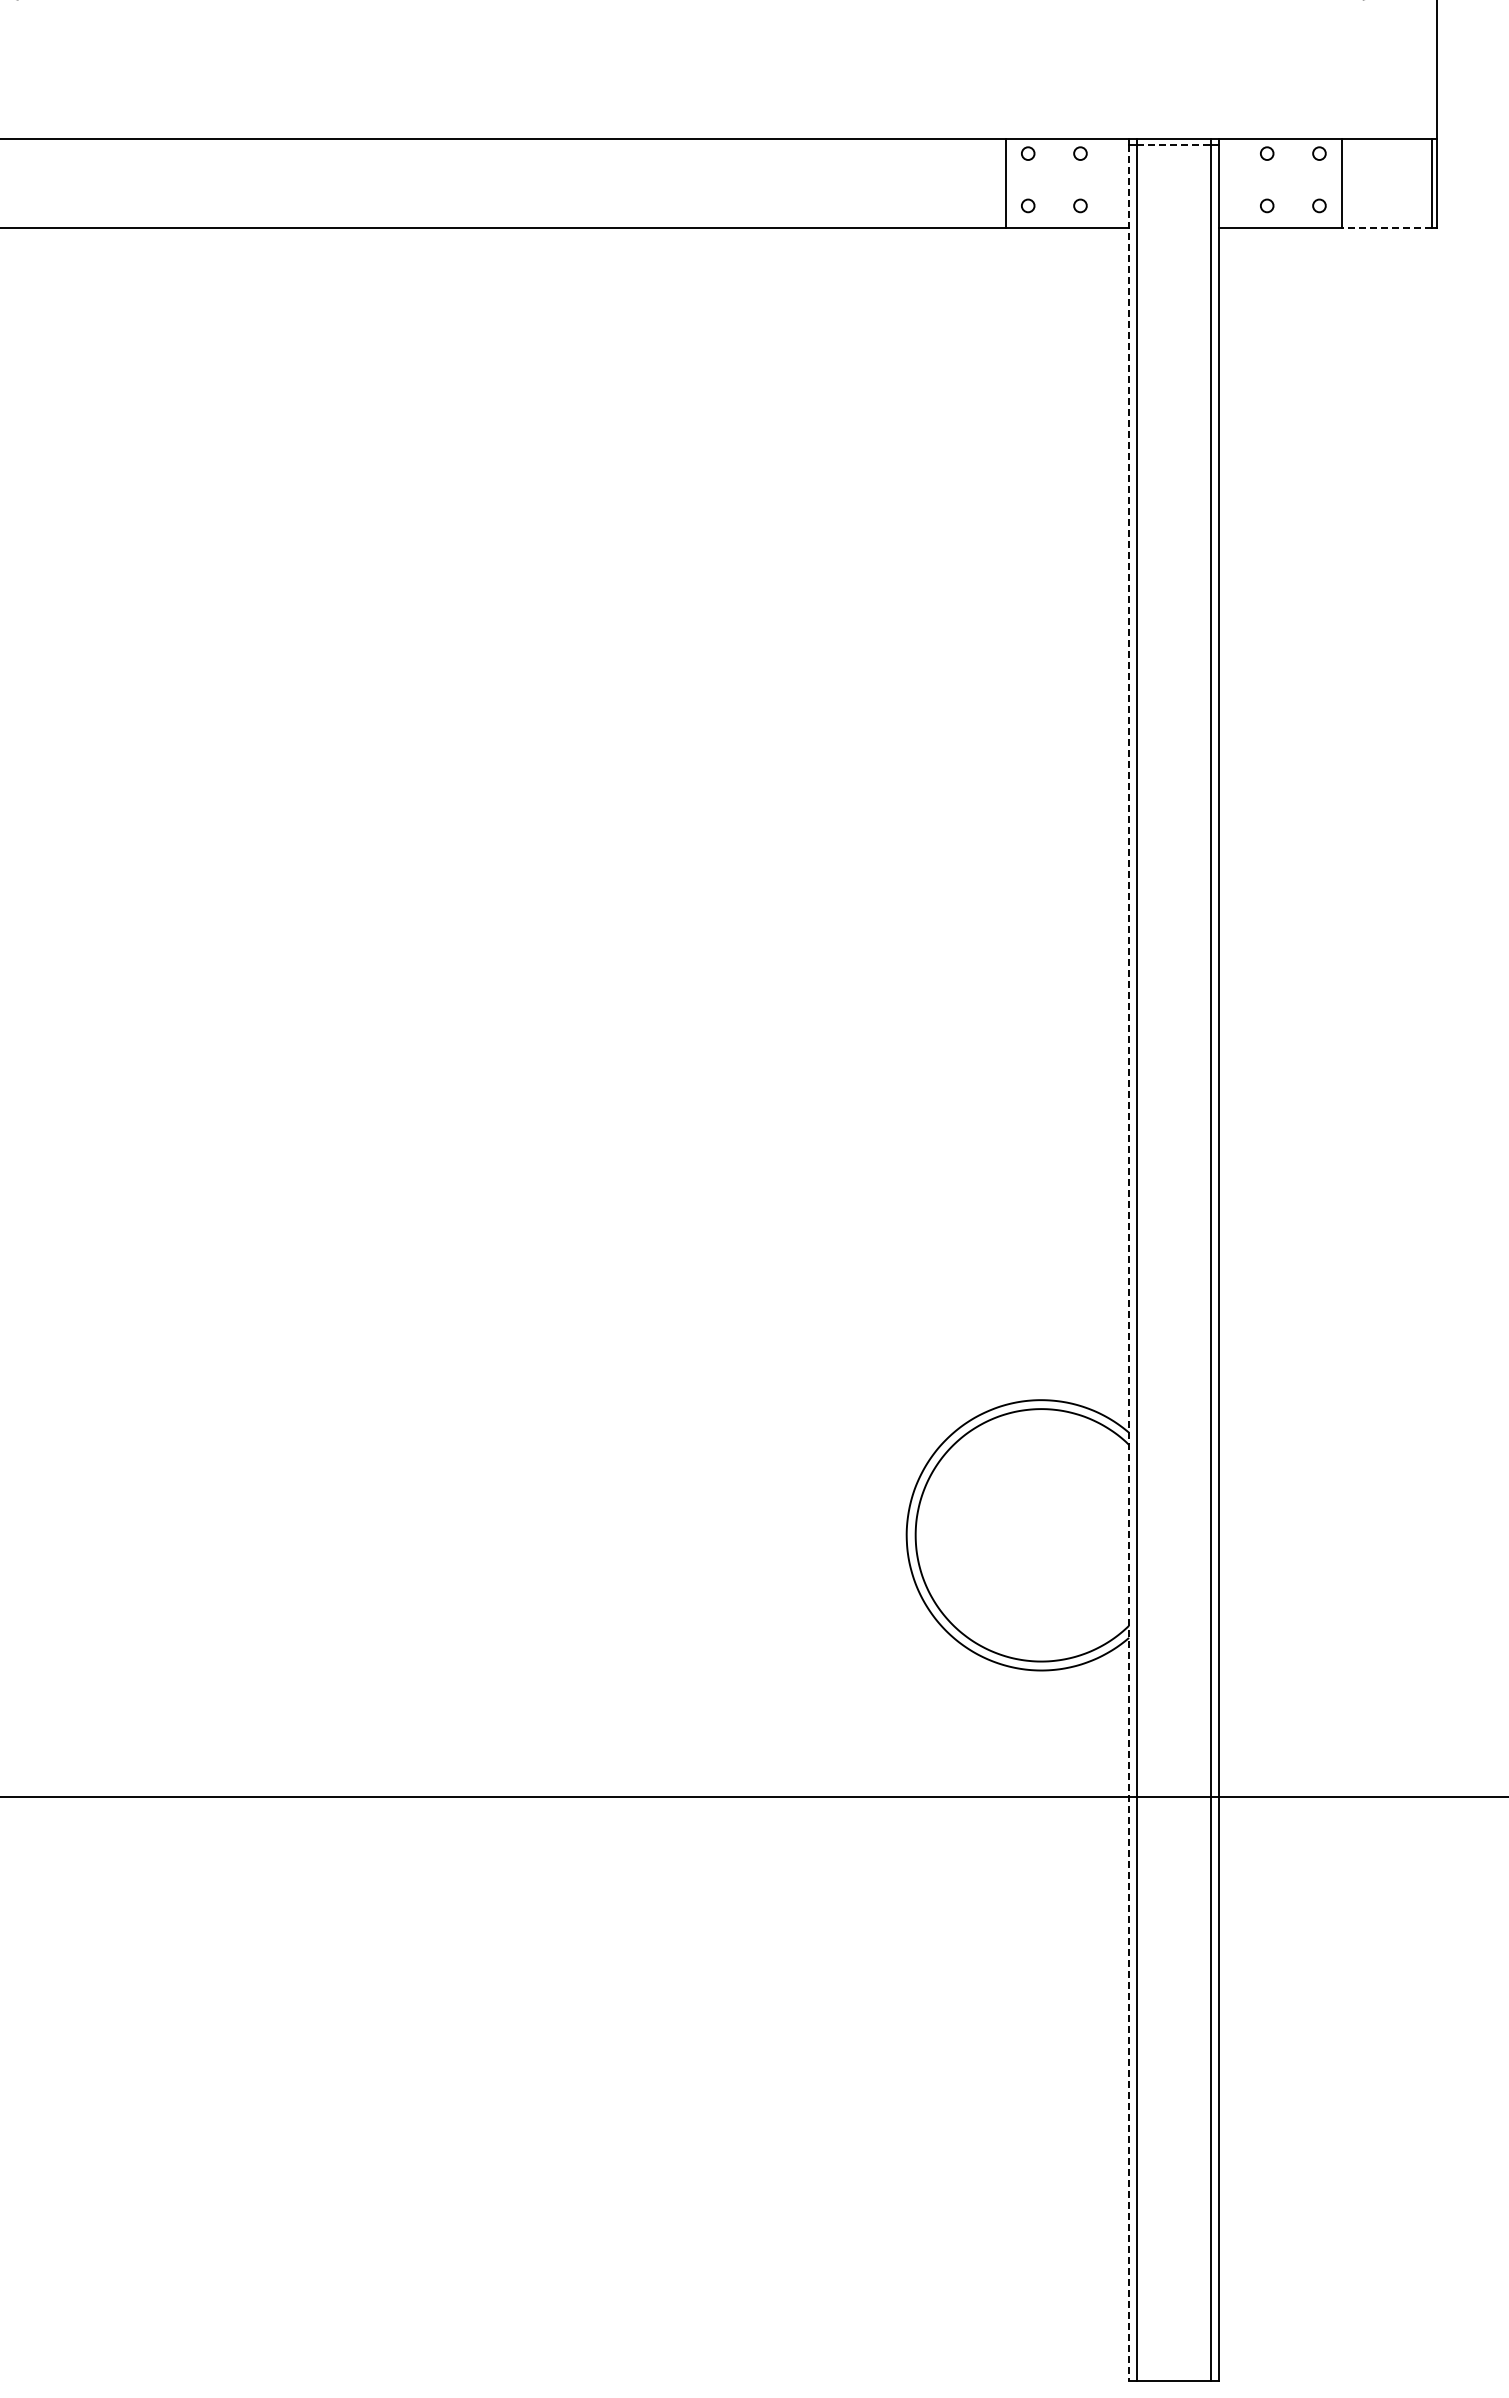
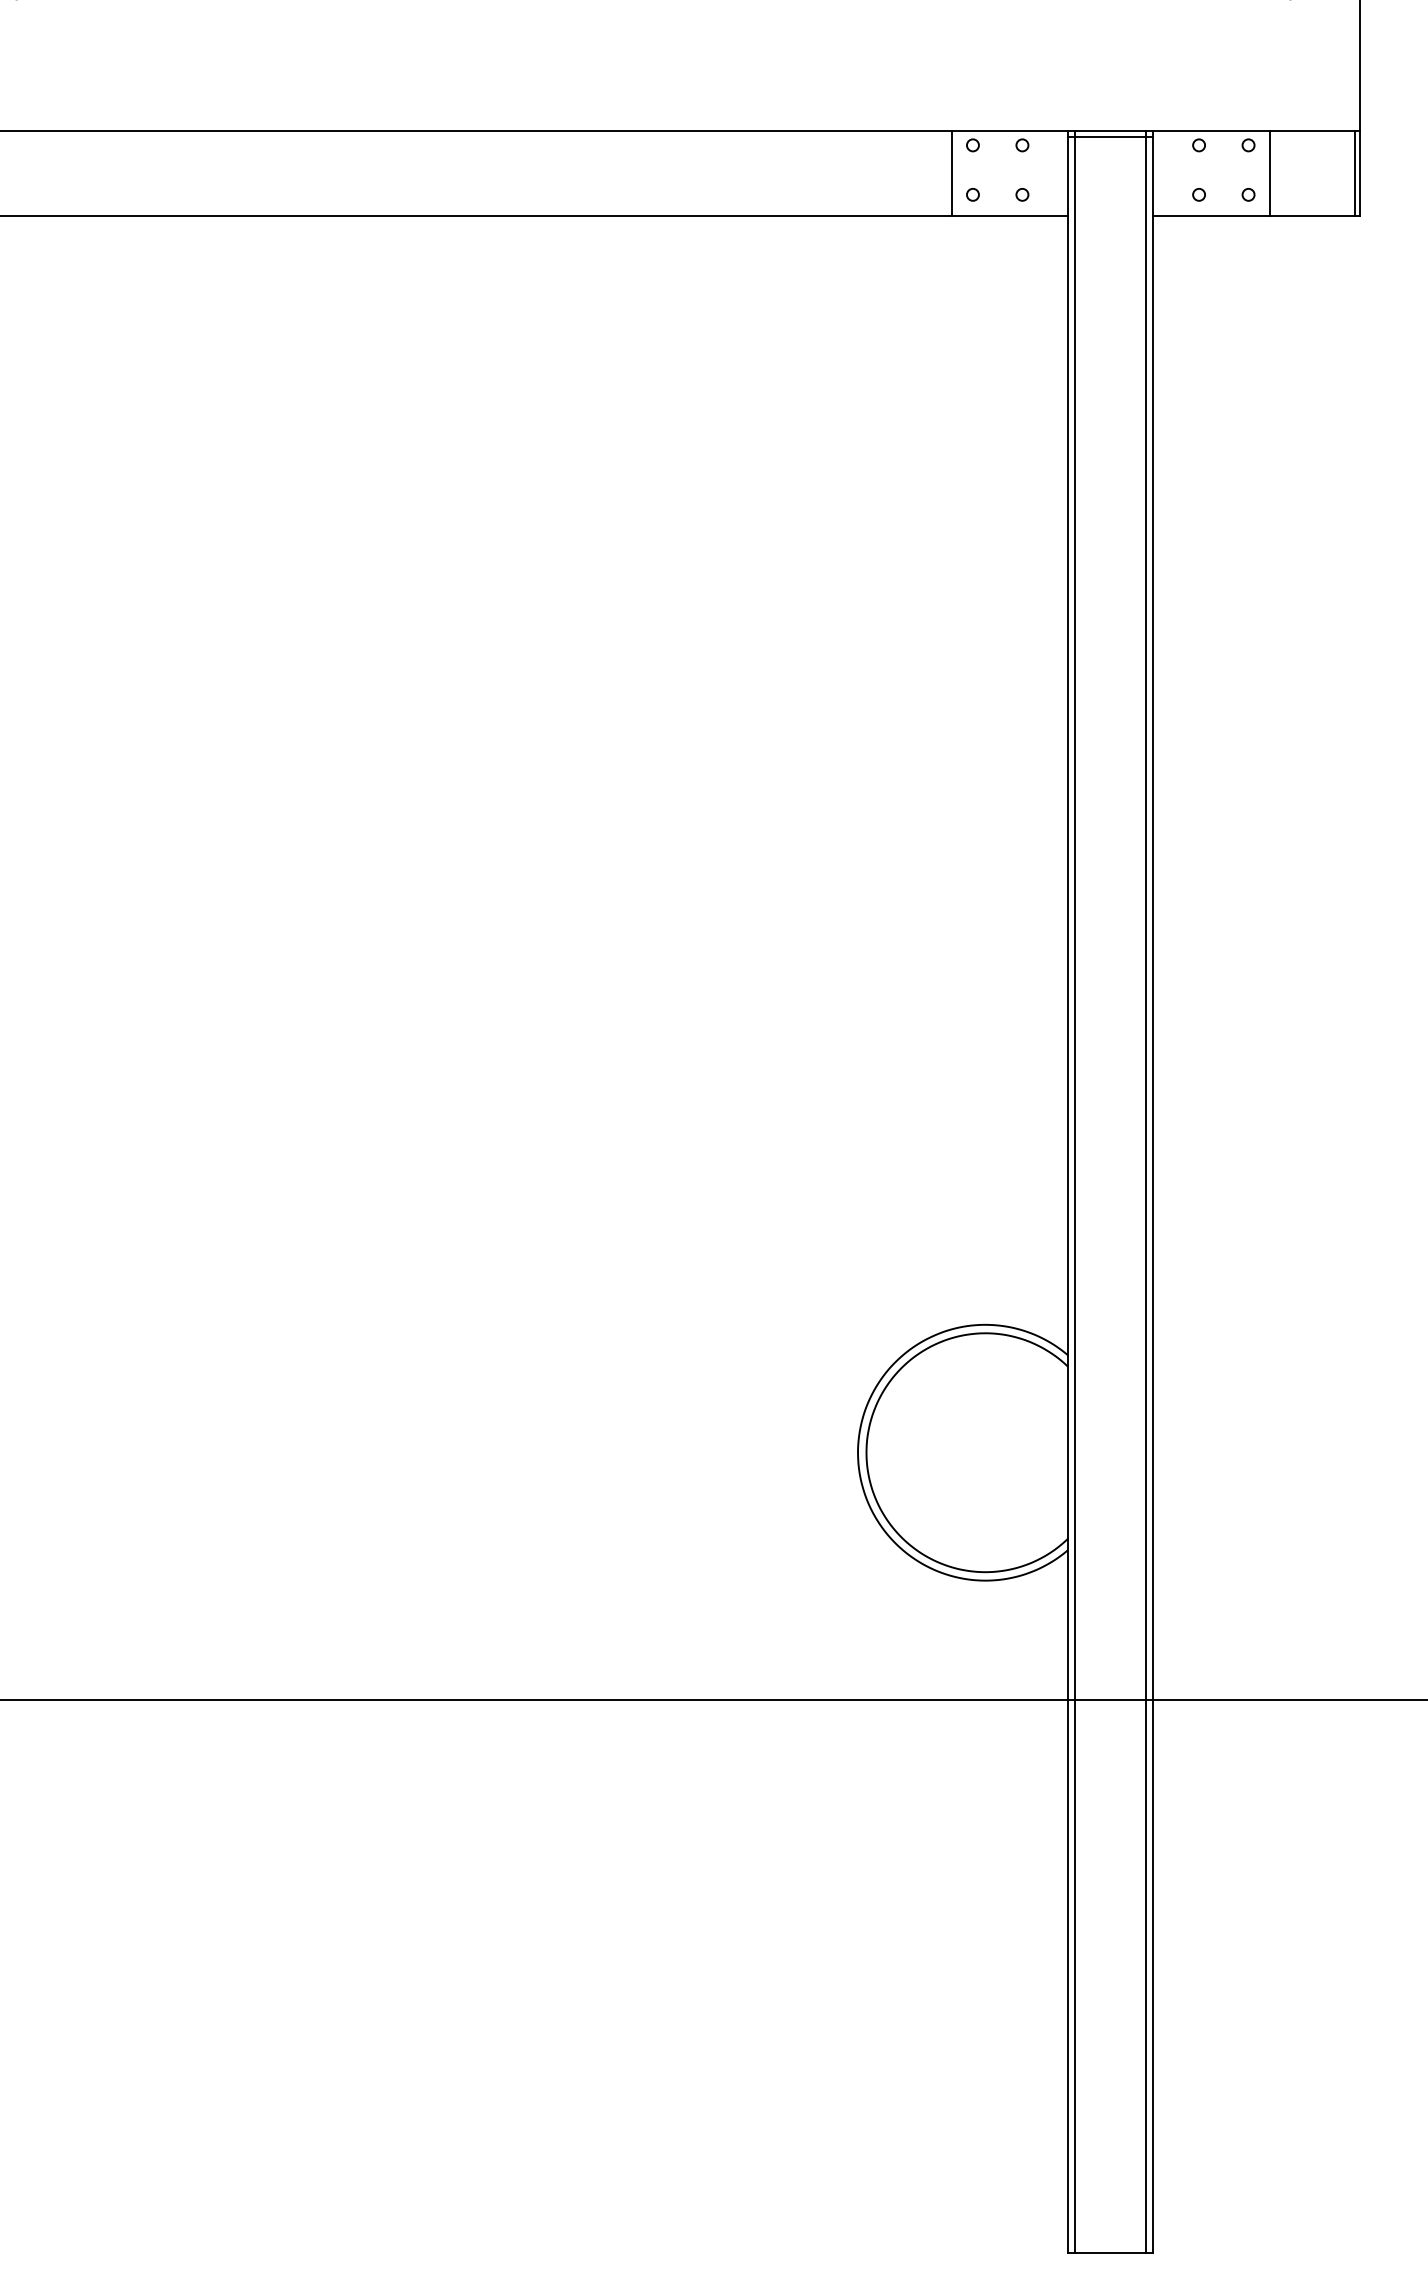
line: (1174, 144) -> (1111, 136), dashed -> solid
line: (1386, 228) -> (1311, 216), dashed -> solid
line: (1129, 1263) -> (1068, 1195), dashed -> solid

